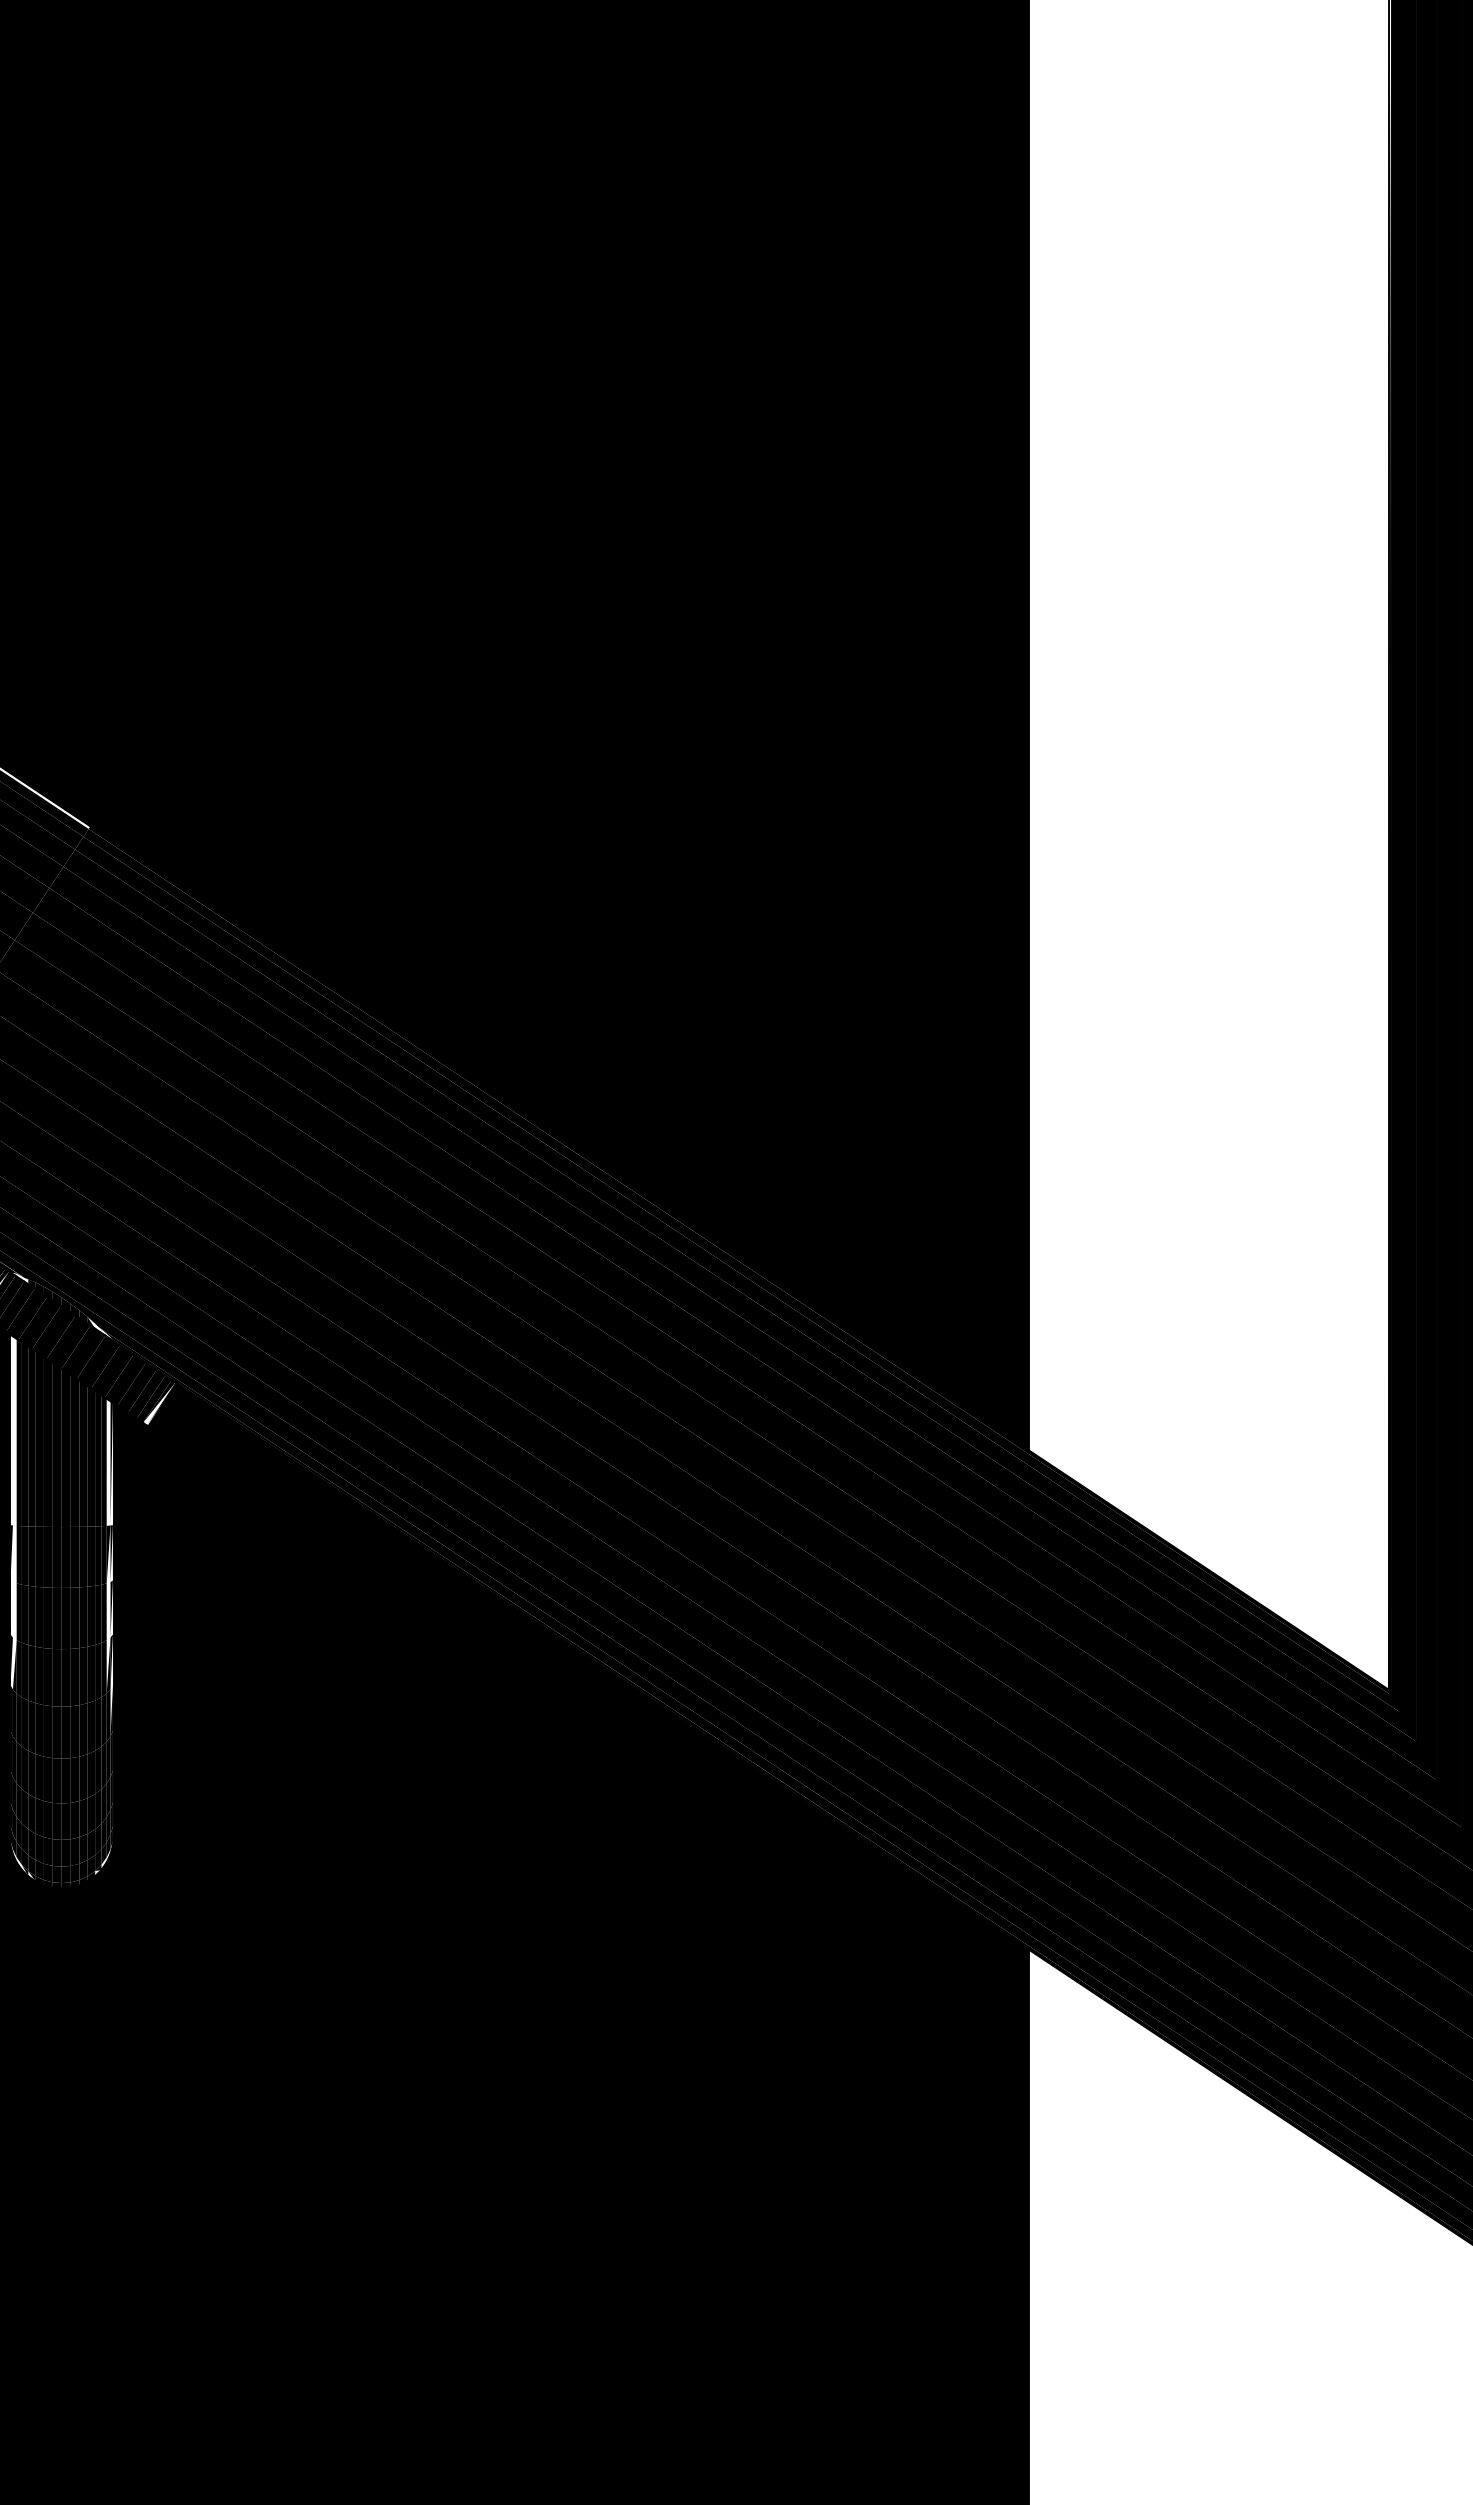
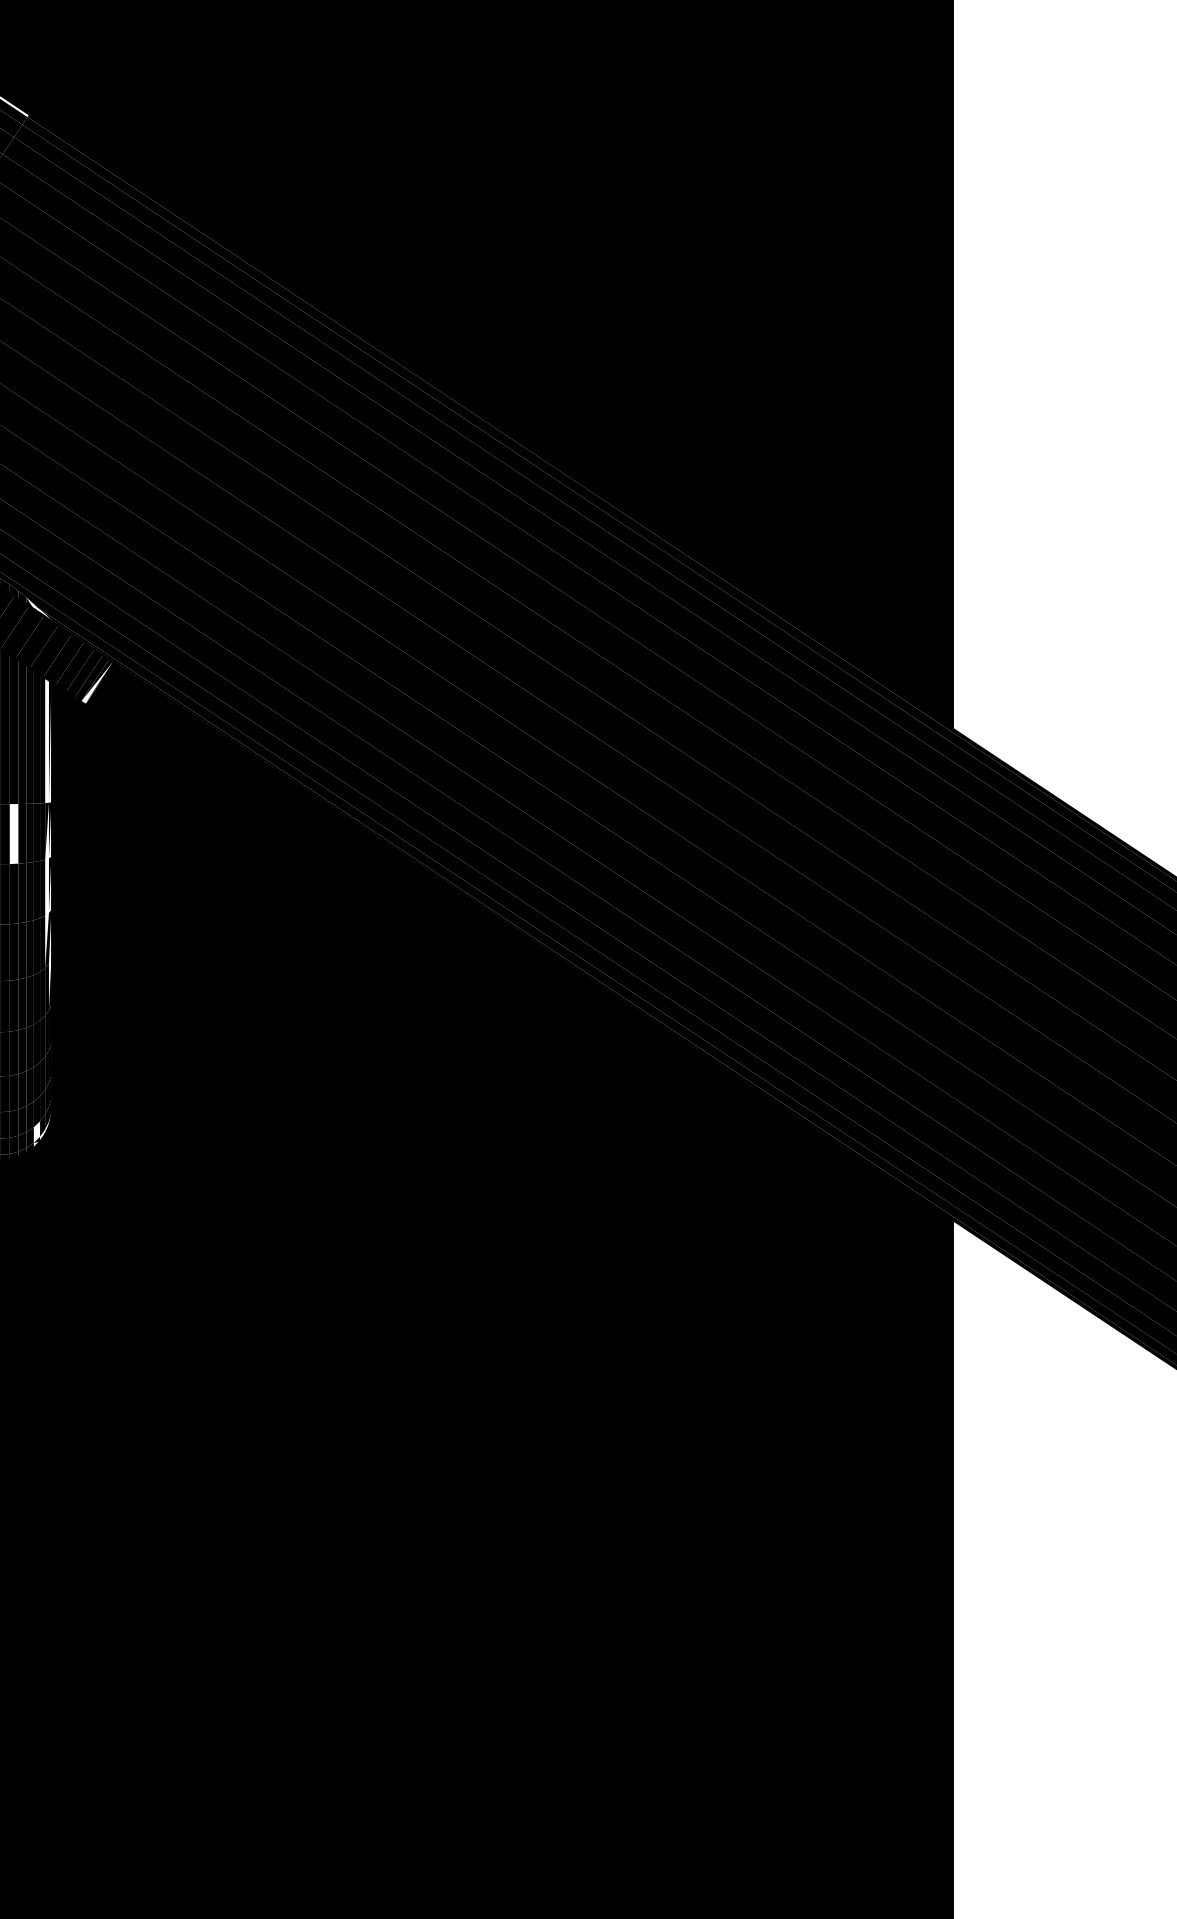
fill: (74, 1556) -> (13, 833), removed
fill: (98, 1860) -> (37, 1132), removed

